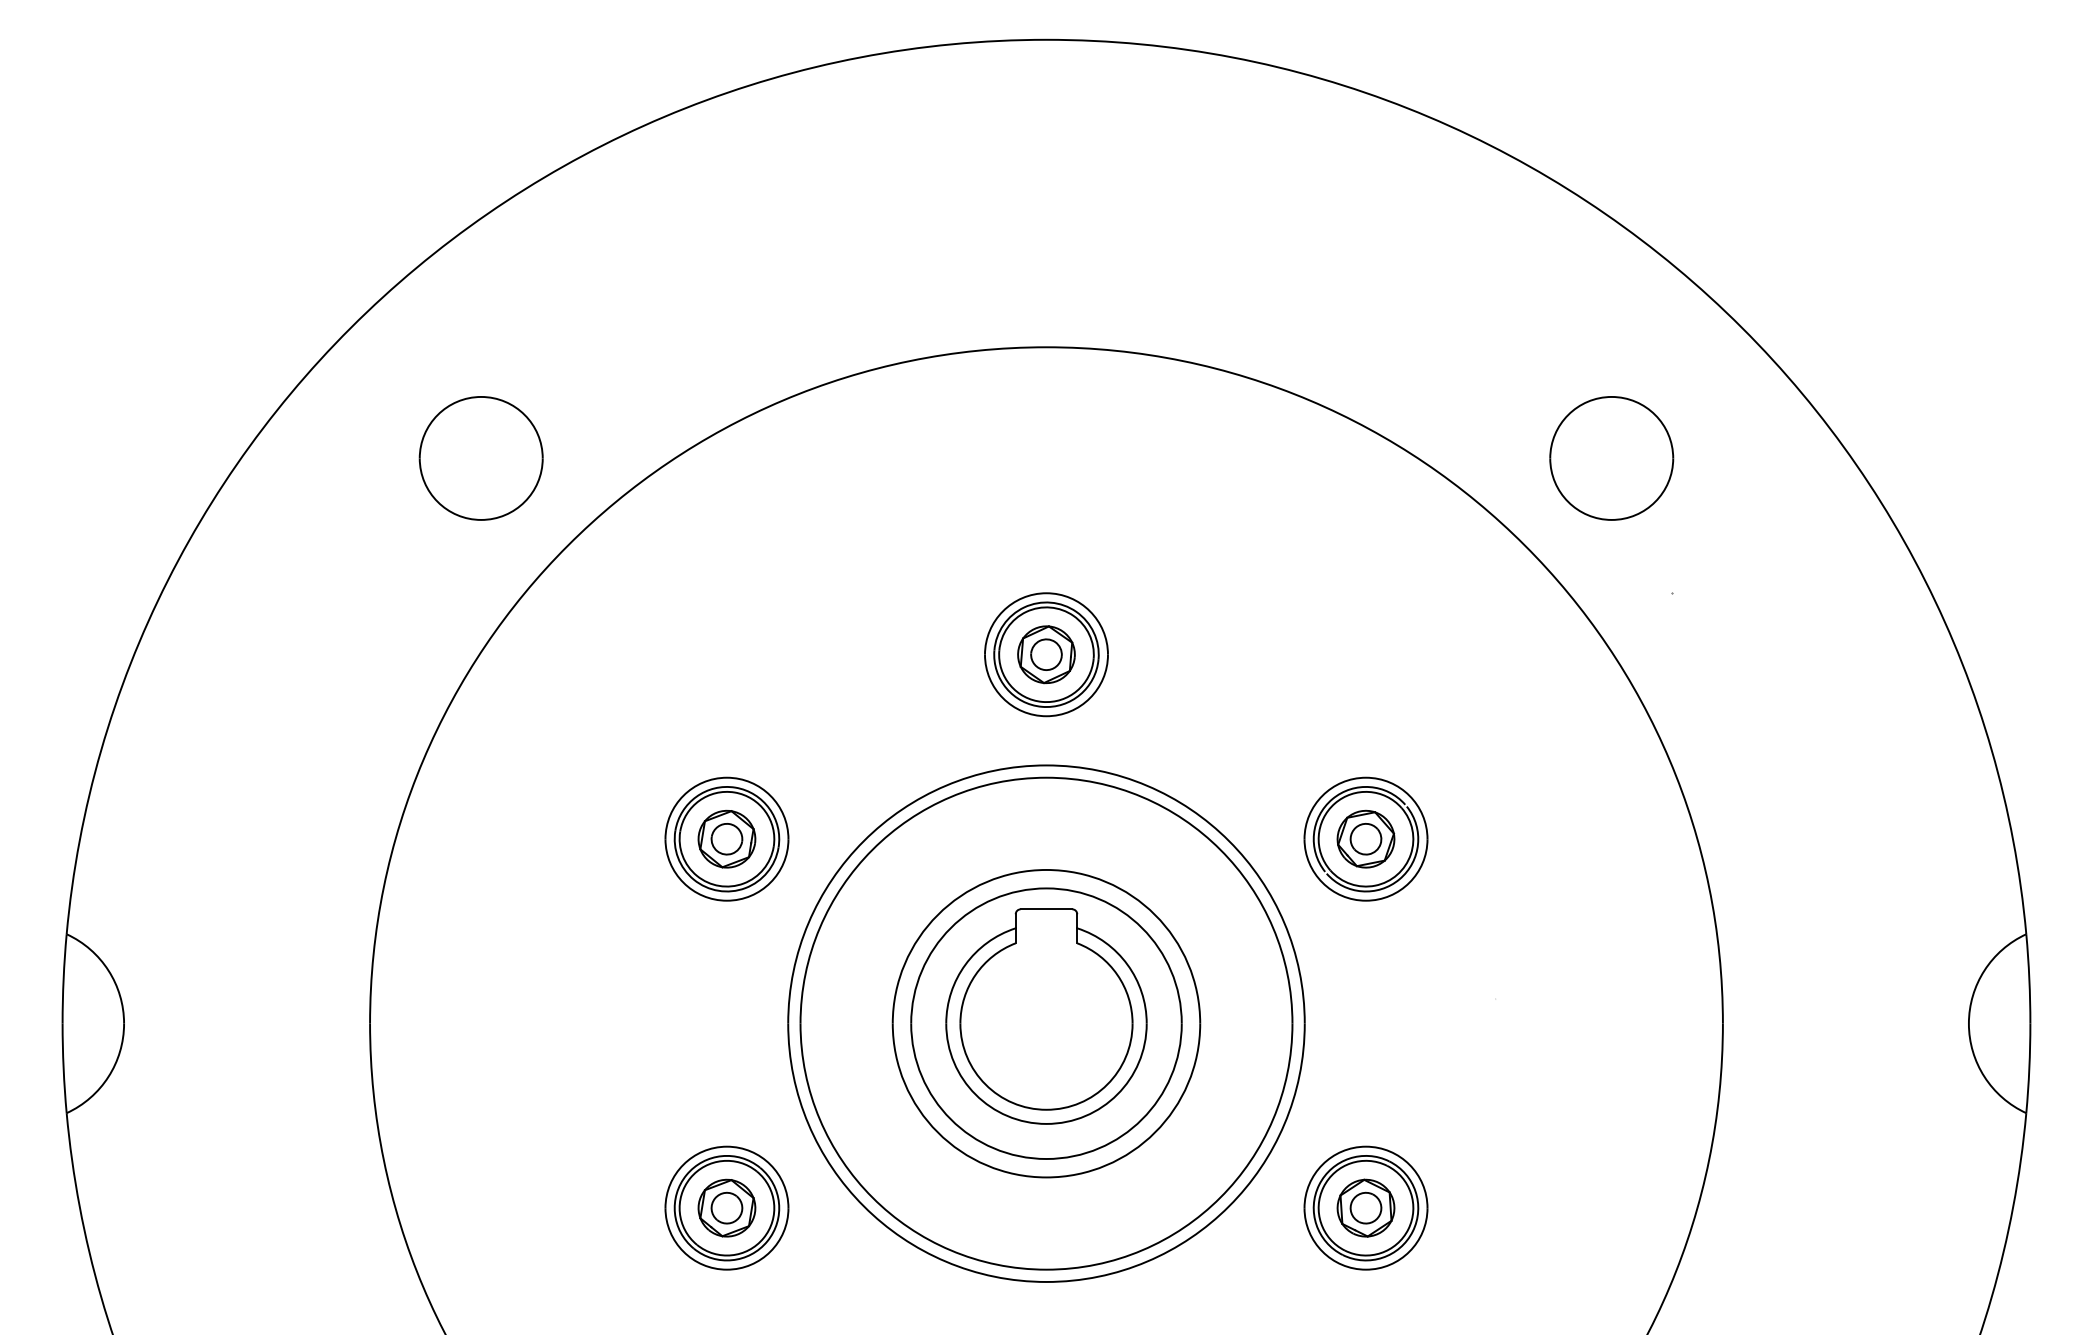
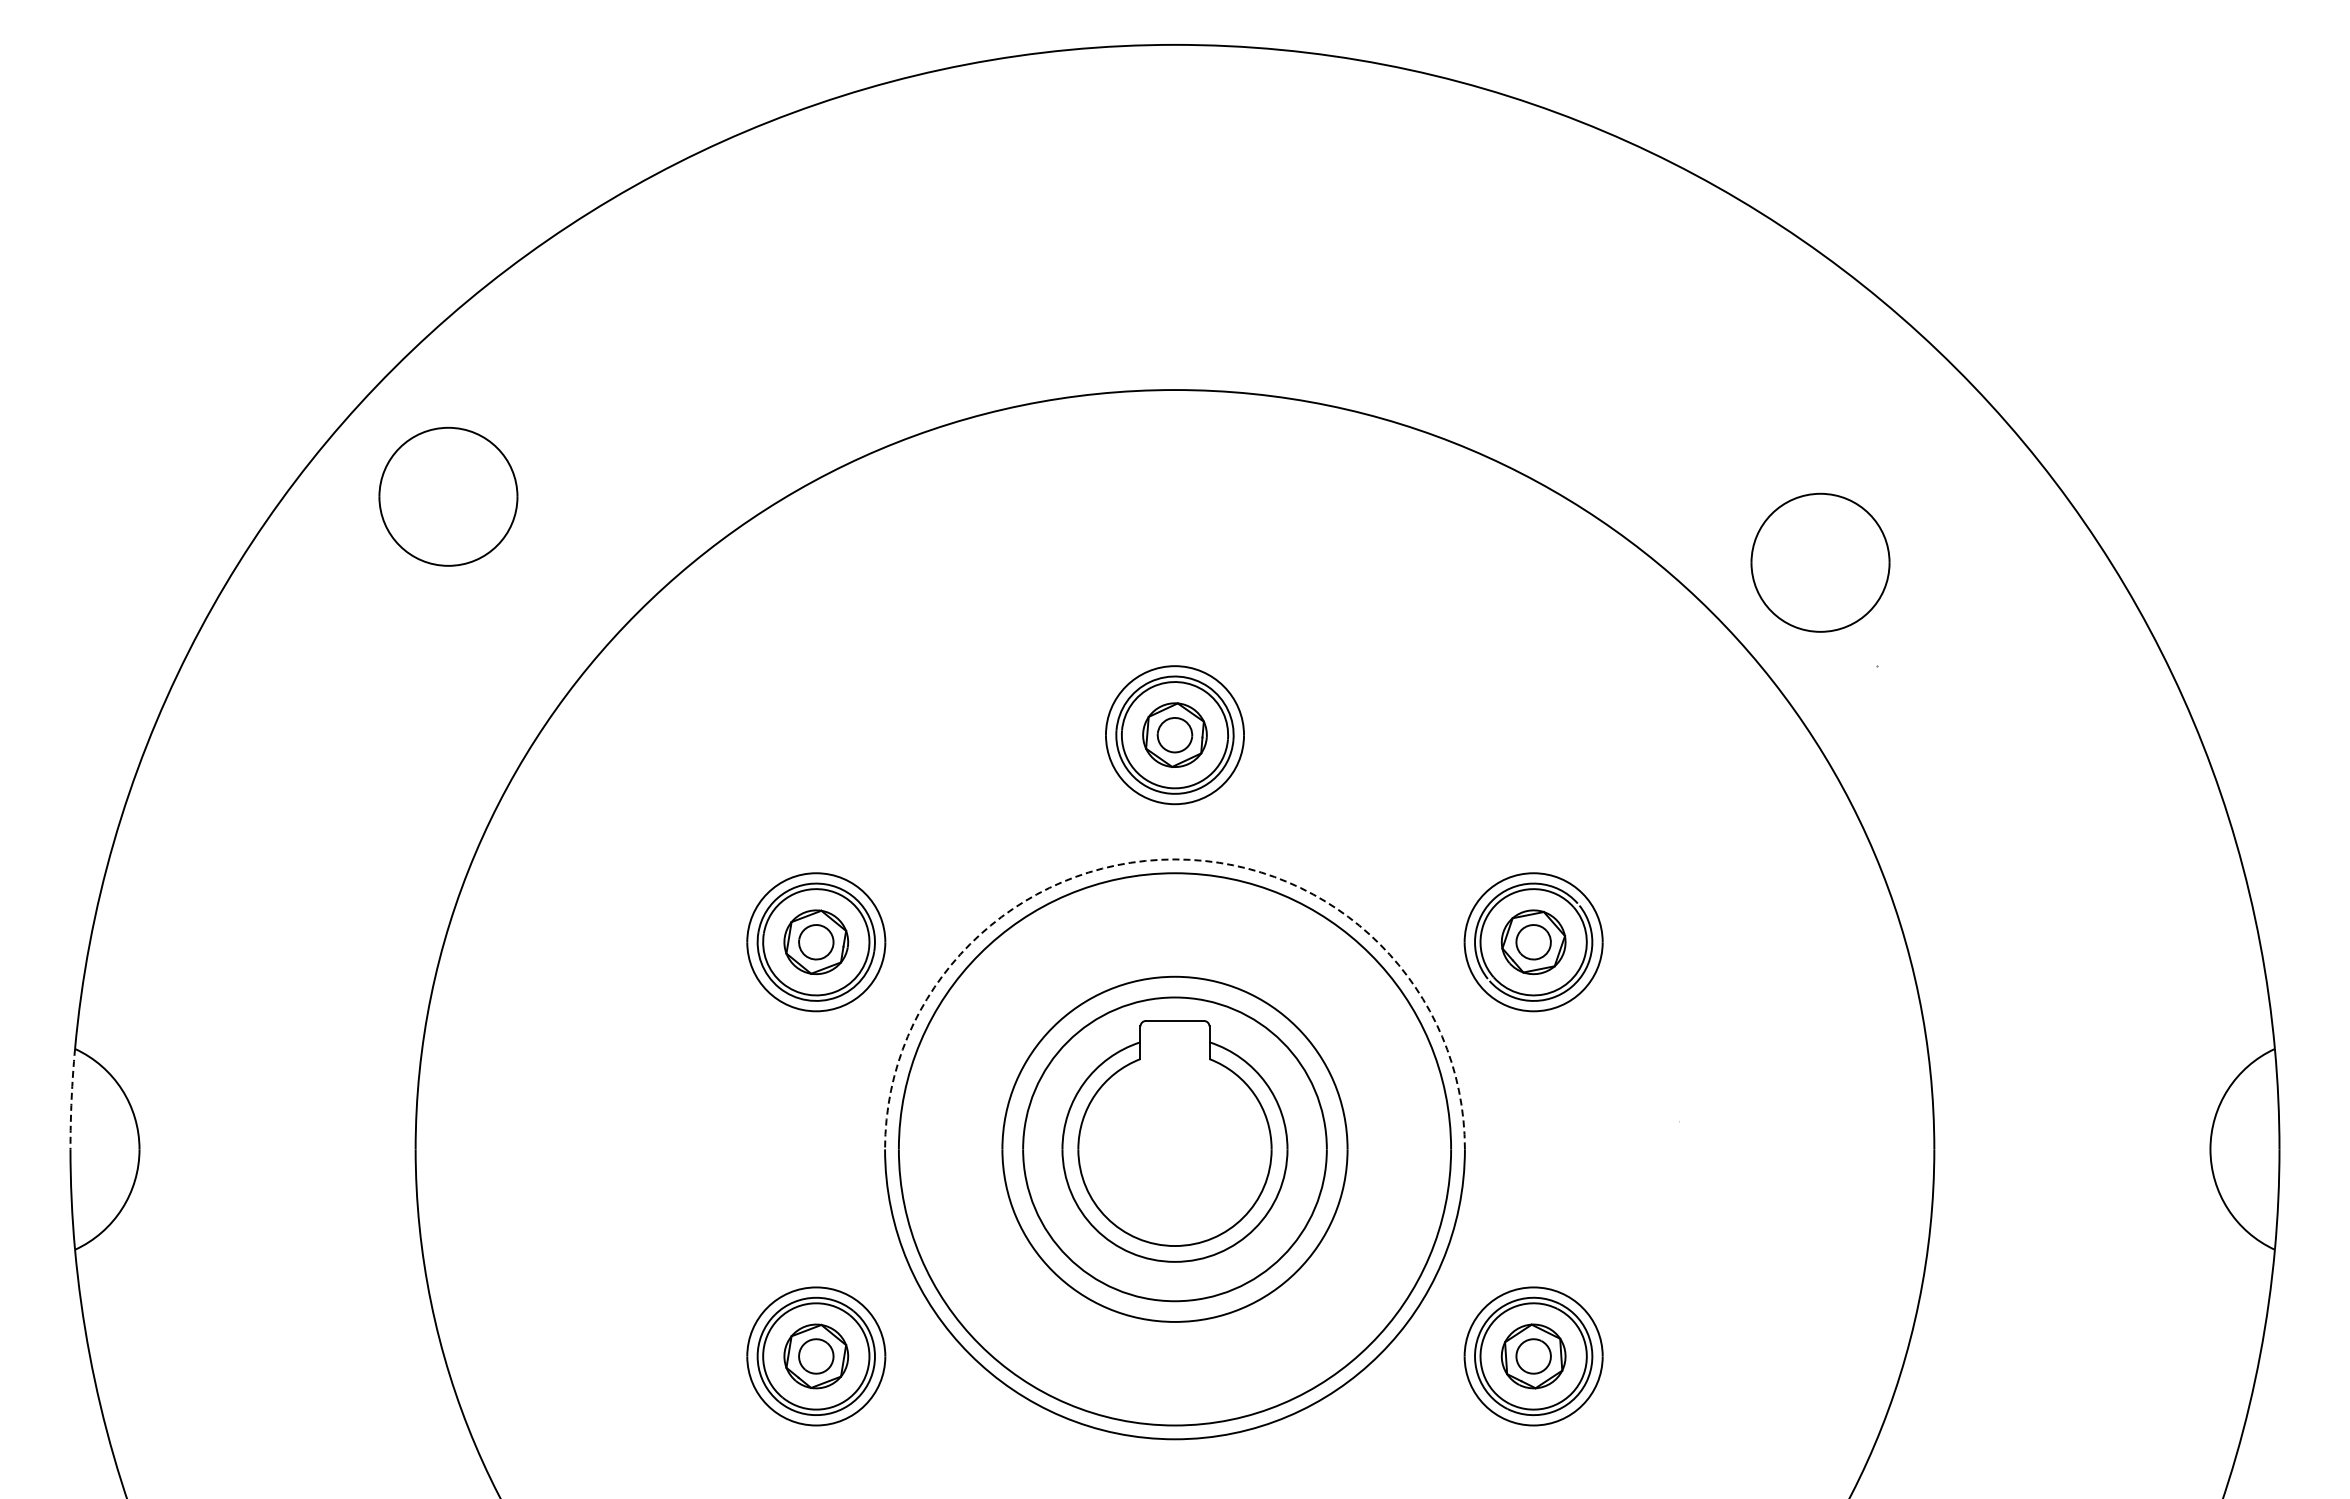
part: (481, 458) -> (448, 496), moved
part: (1611, 458) -> (1820, 562), moved
arc: (1046, 765) -> (1174, 859), solid -> dashed
arc: (63, 979) -> (71, 1099), solid -> dashed

